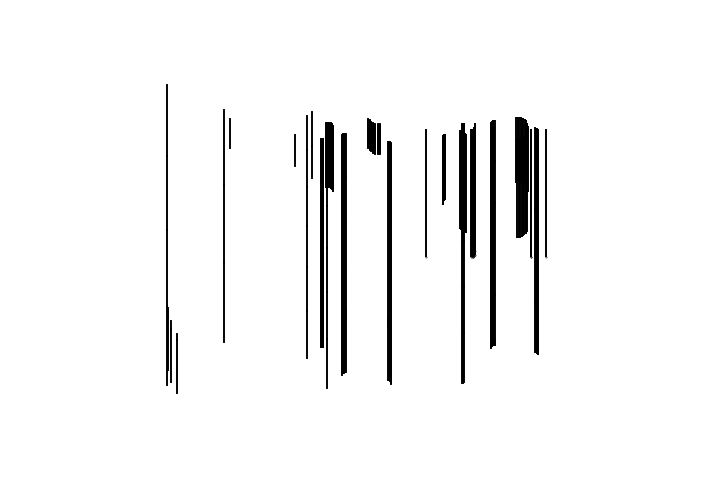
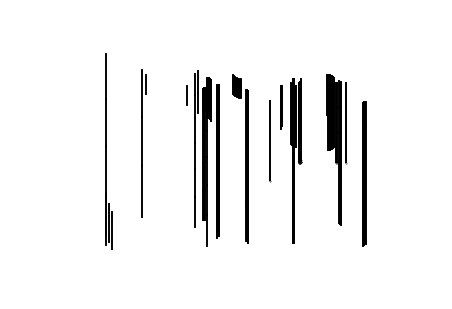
line: (426, 194) -> (270, 141), moved
line: (492, 234) -> (364, 173), moved

